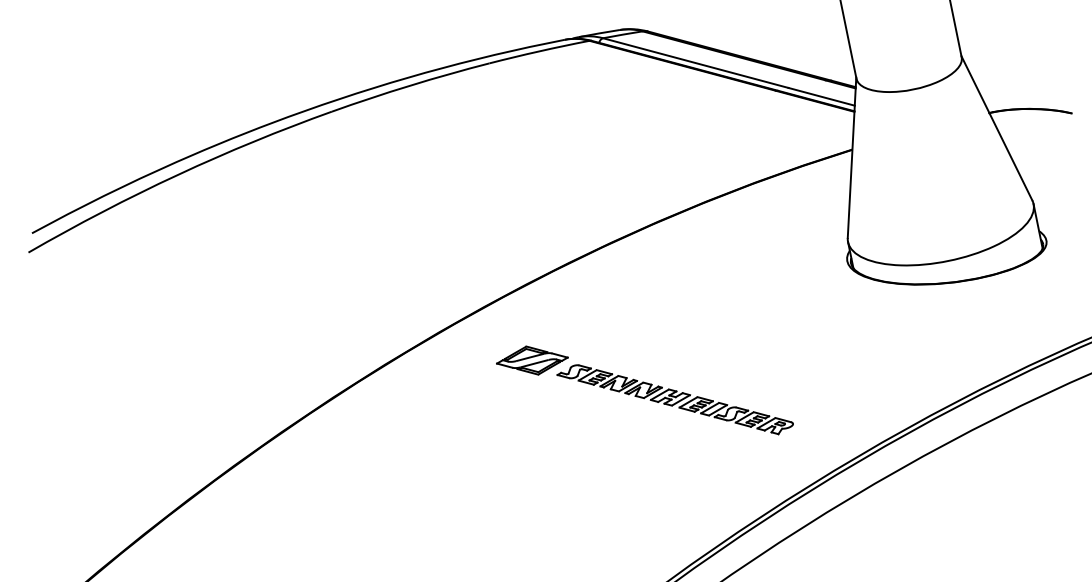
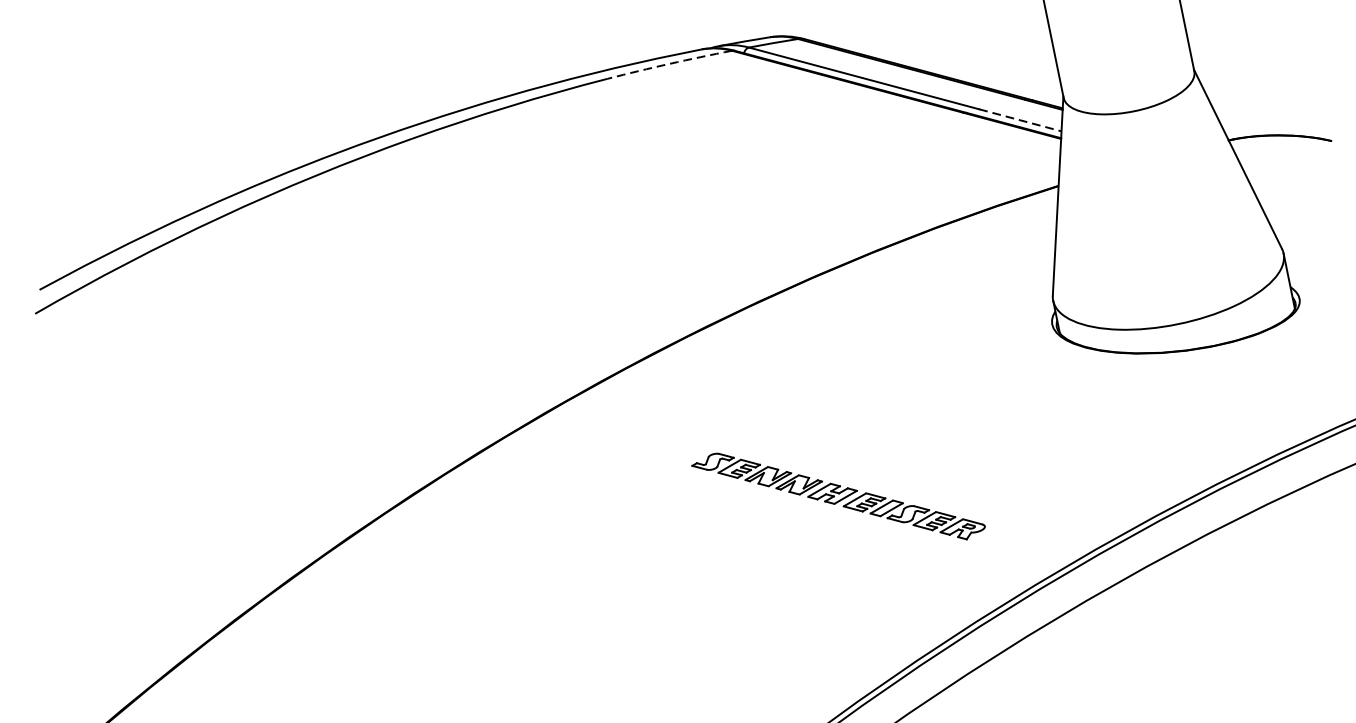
arc: (539, 51) -> (669, 64), solid -> dashed
line: (822, 96) -> (1021, 119), solid -> dashed
part: (532, 360) -> (661, 447), removed

